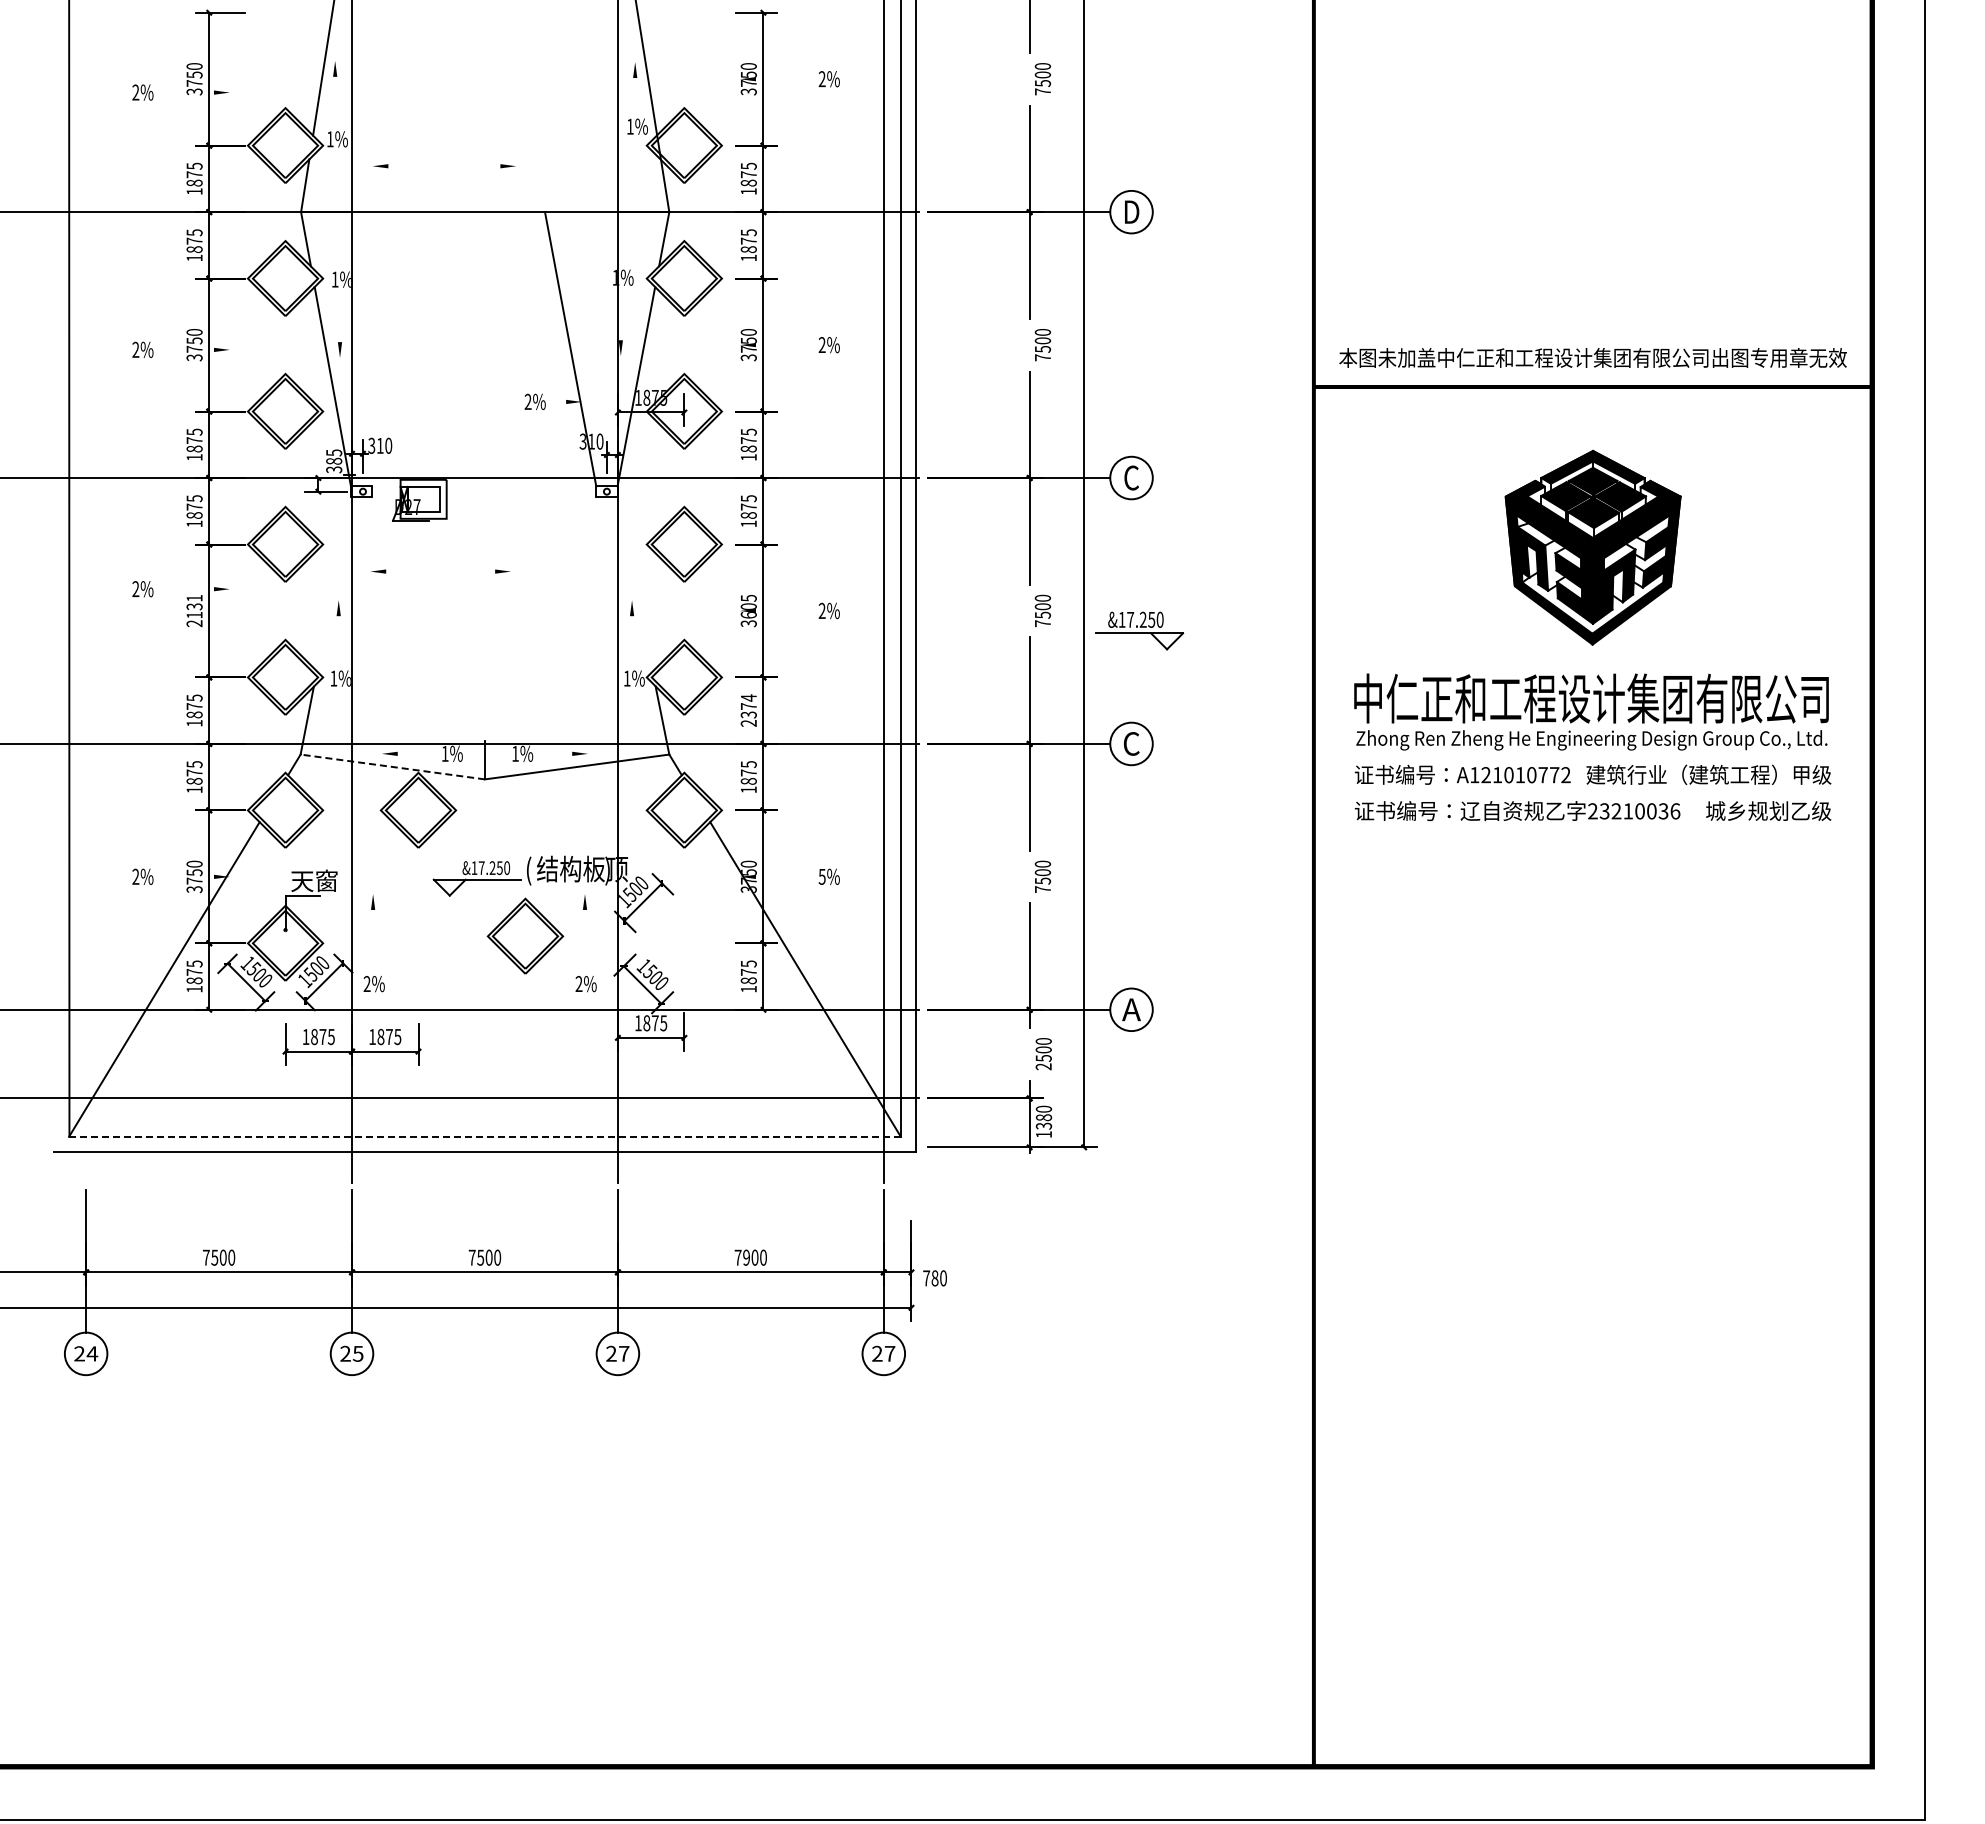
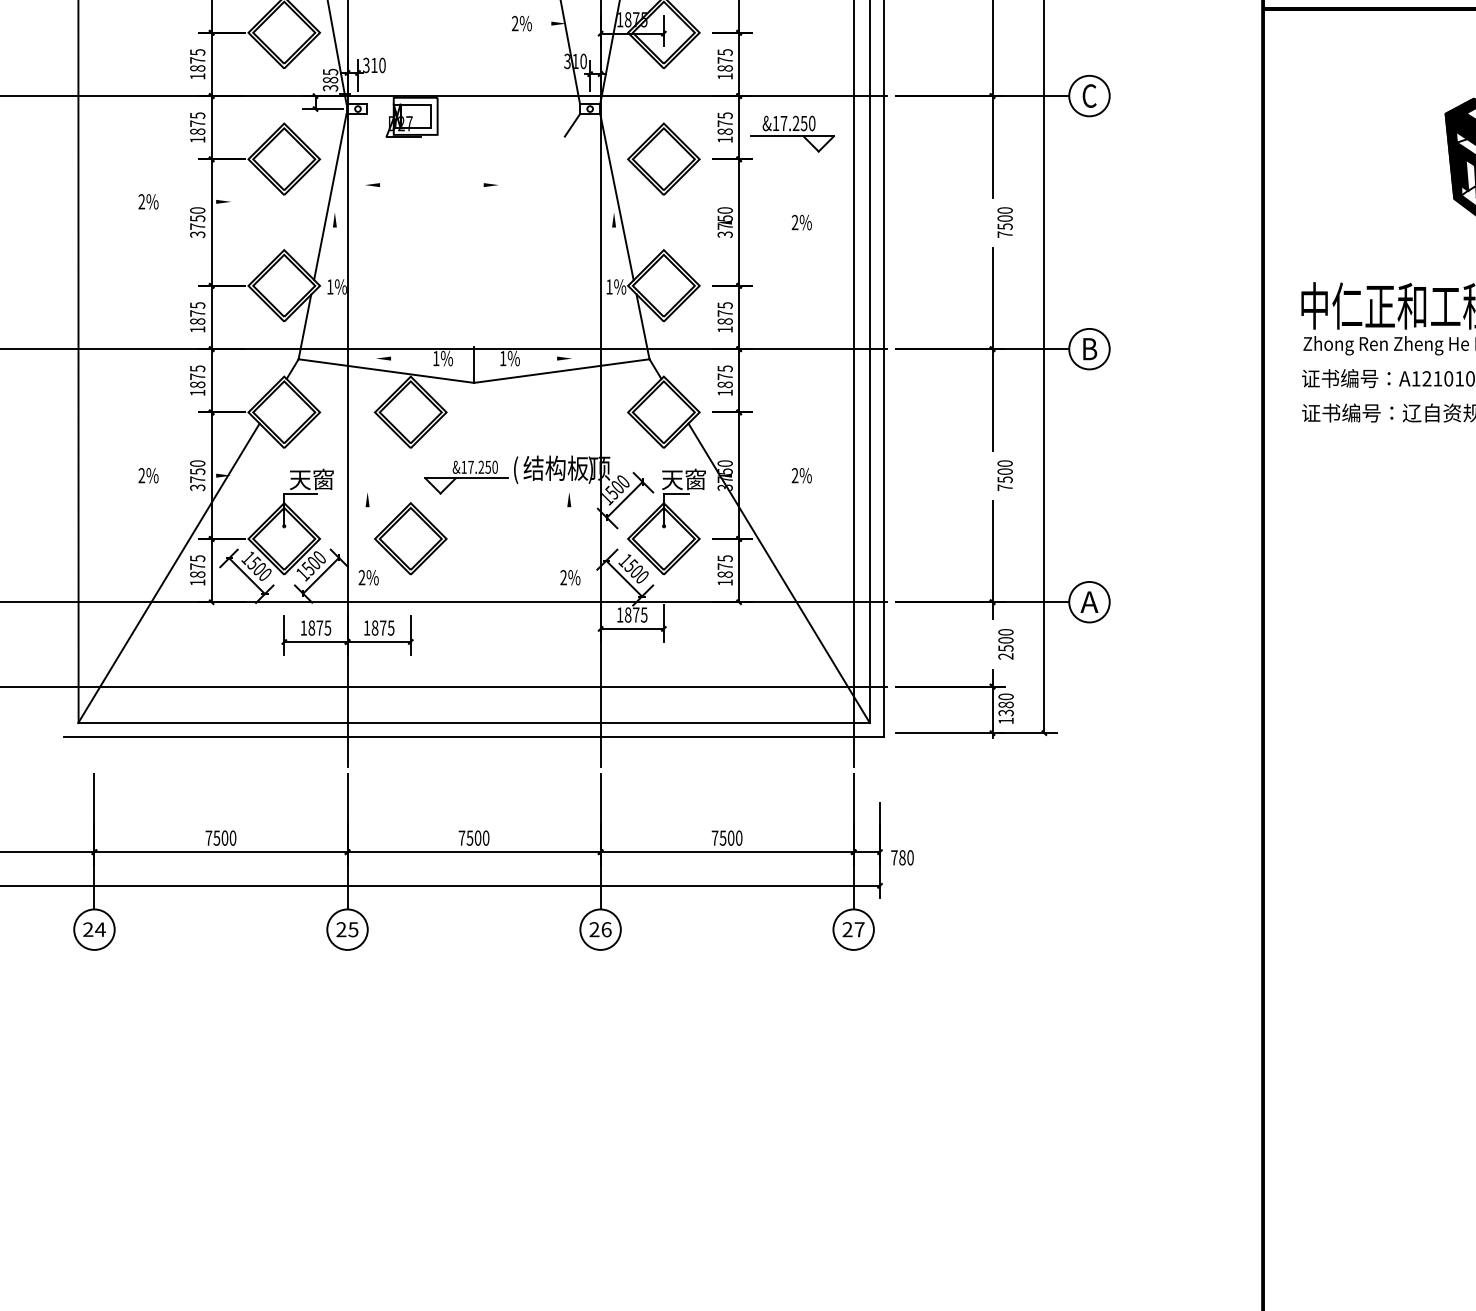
line: (588, 508) -> (572, 125), added
line: (333, 584) -> (329, 197), added
line: (634, 584) -> (616, 197), added
text: (748, 606) -> (724, 218), 3605 -> 3750
text: (194, 610) -> (197, 222), 2131 -> 3750
part: (1139, 630) -> (792, 133), moved
text: (748, 710) -> (724, 317), 2374 -> 1875
text: (1131, 743) -> (1089, 348), C -> B
line: (392, 766) -> (386, 370), dashed -> solid
text: (821, 876) -> (794, 475), 5%%% -> 2%%%
part: (686, 925) -> (665, 521), added
part: (525, 935) -> (410, 538), moved
line: (485, 1136) -> (474, 722), dashed -> solid
text: (746, 1257) -> (723, 837), 7900 -> 7500
text: (624, 1353) -> (606, 929), 27 -> 26

